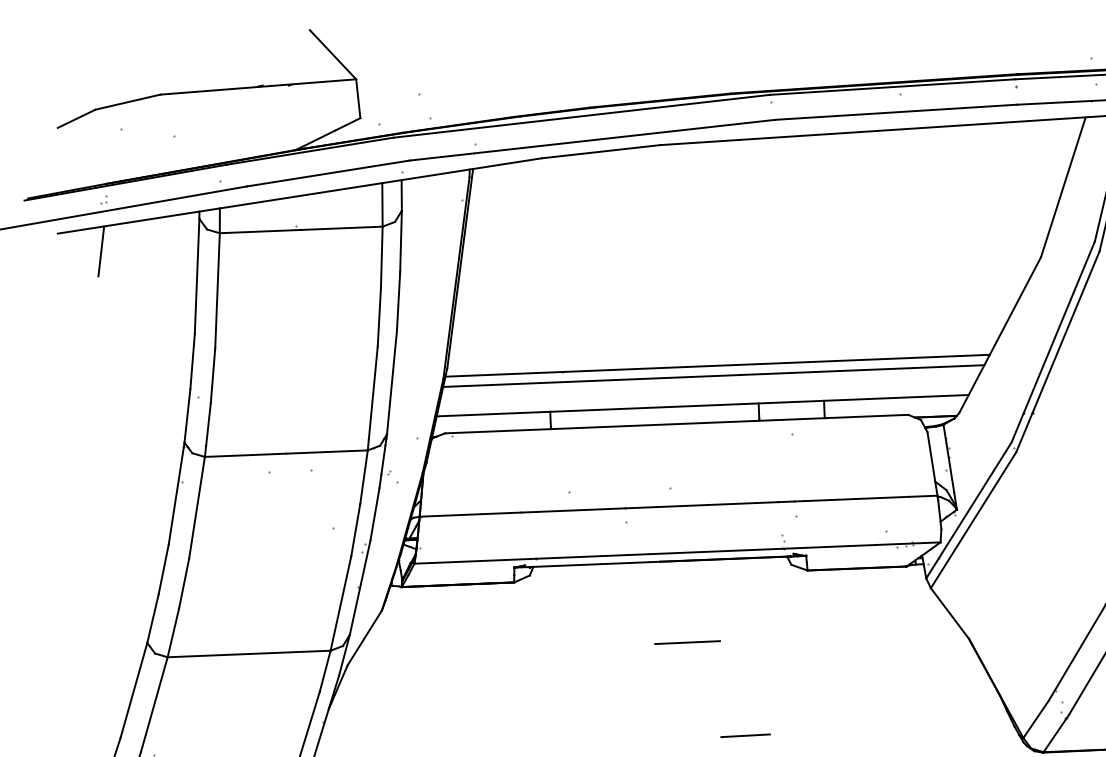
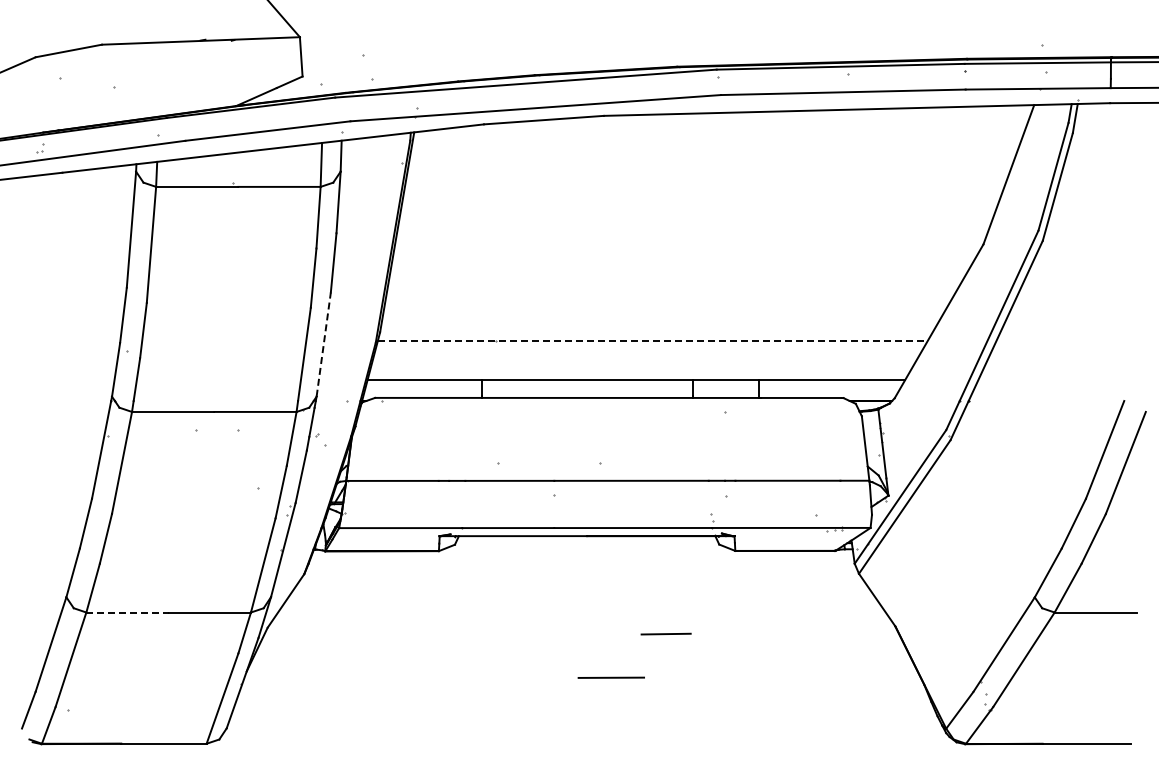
line: (100, 251) -> (35, 200), removed
line: (717, 365) -> (652, 340), solid -> dashed
line: (713, 376) -> (648, 351), removed
line: (391, 382) -> (323, 344), solid -> dashed
line: (686, 642) -> (610, 677), moved
line: (209, 655) -> (128, 612), solid -> dashed
line: (744, 735) -> (665, 633), moved

